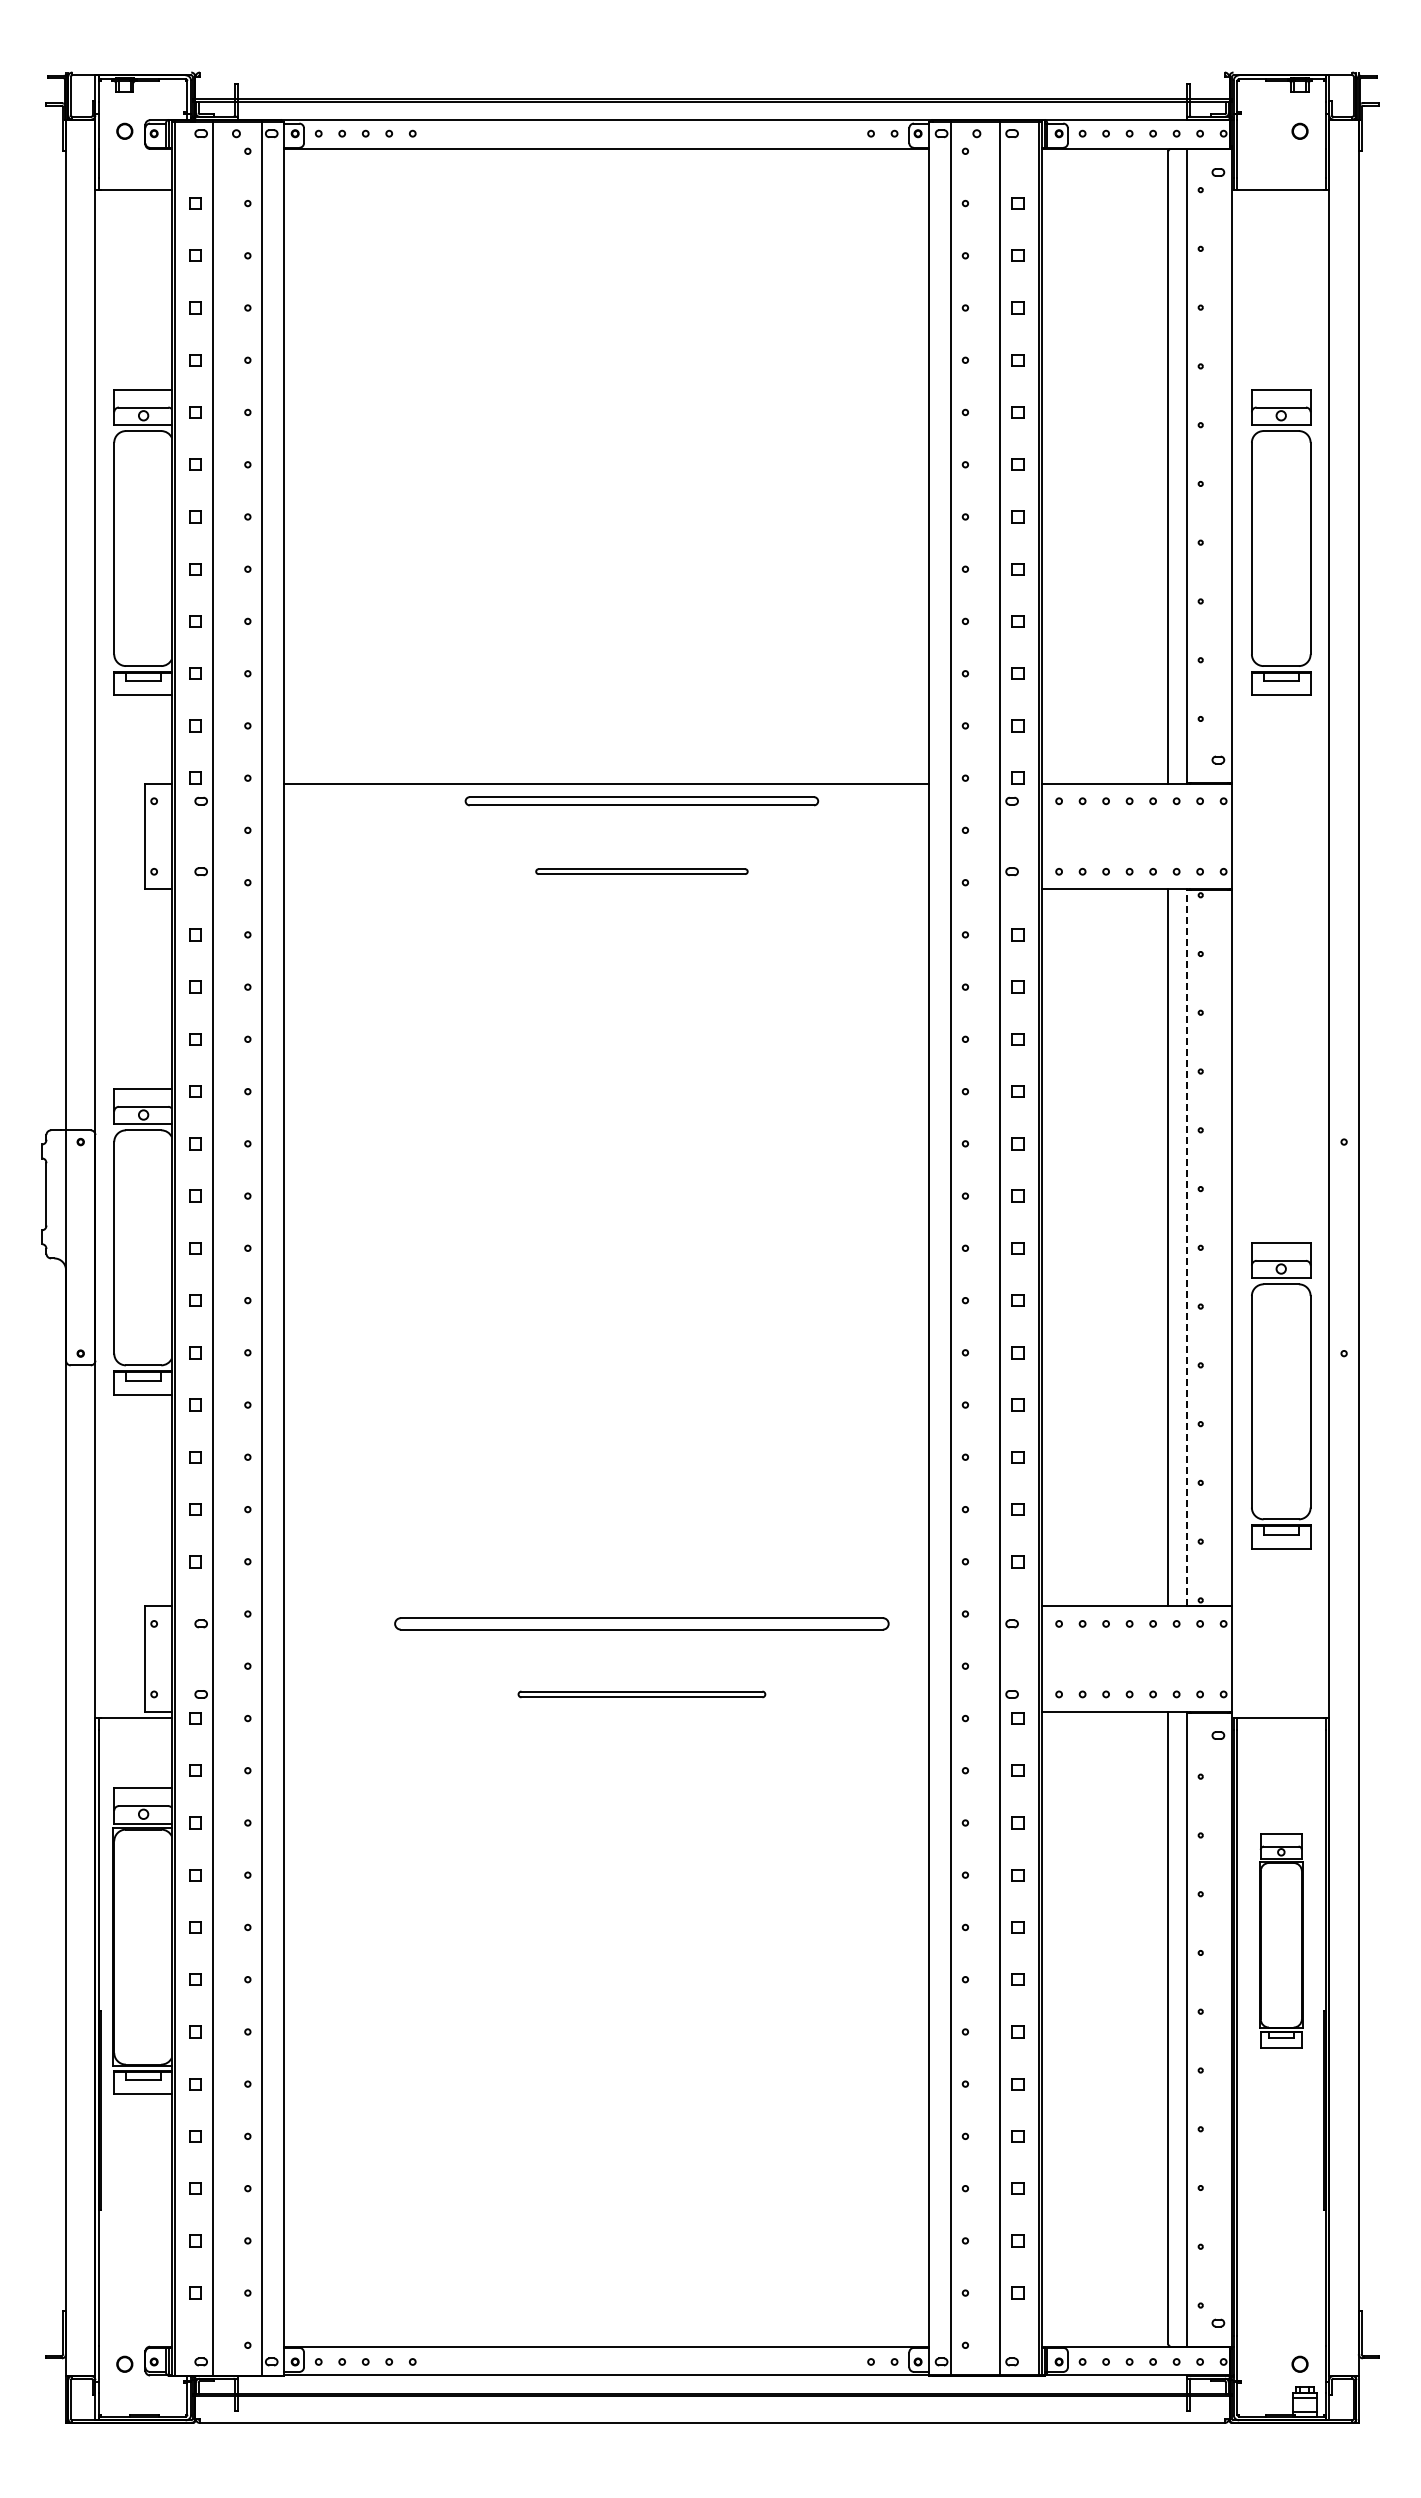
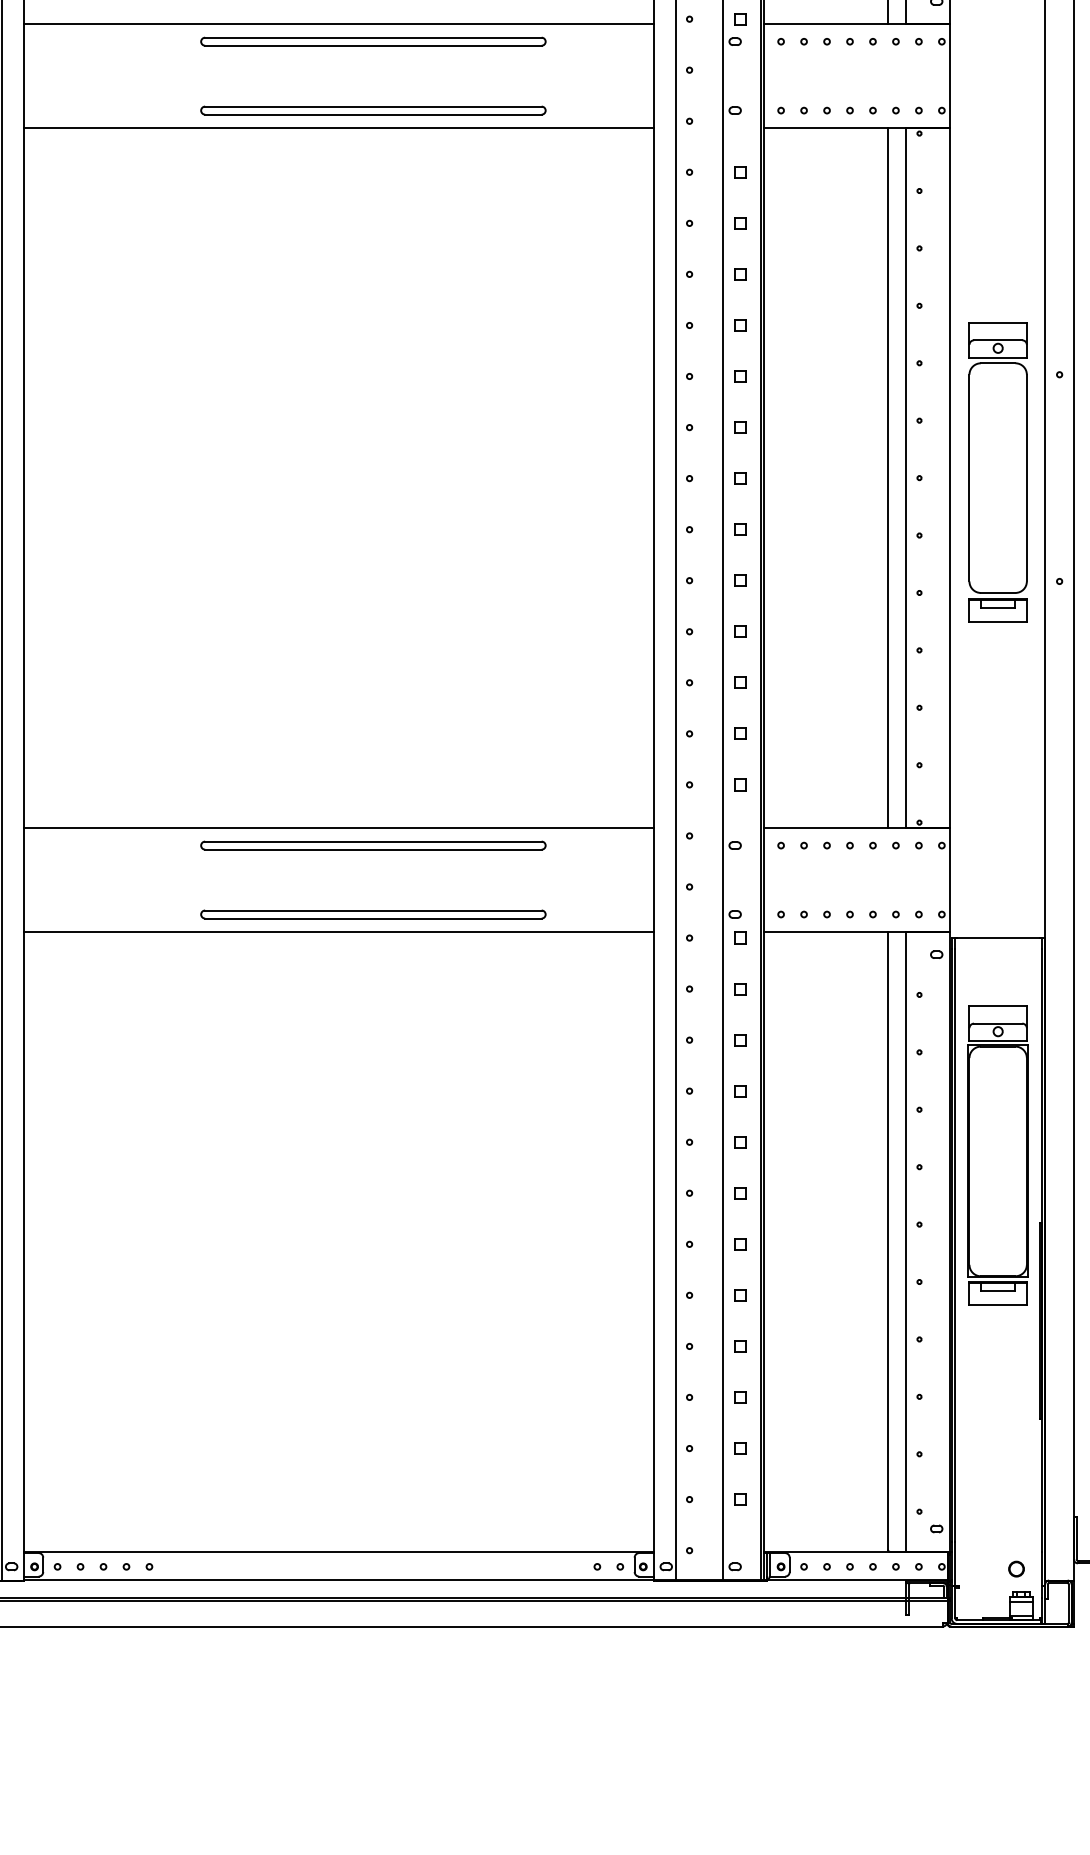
part: (641, 871) -> (373, 110), size x1.67
line: (606, 889) -> (338, 127), added
line: (1187, 1247) -> (906, 477), dashed -> solid
part: (1281, 1395) -> (998, 471), moved
line: (606, 1606) -> (338, 828), added
part: (641, 1623) -> (373, 845), size x0.71
part: (641, 1694) -> (373, 914), size x1.43
line: (606, 1712) -> (338, 932), added
part: (1281, 1940) -> (998, 1154), size x1.43

